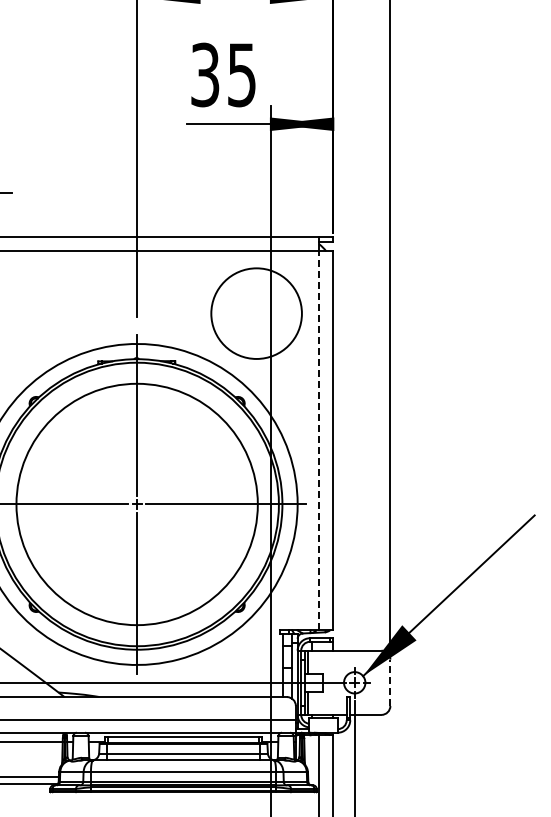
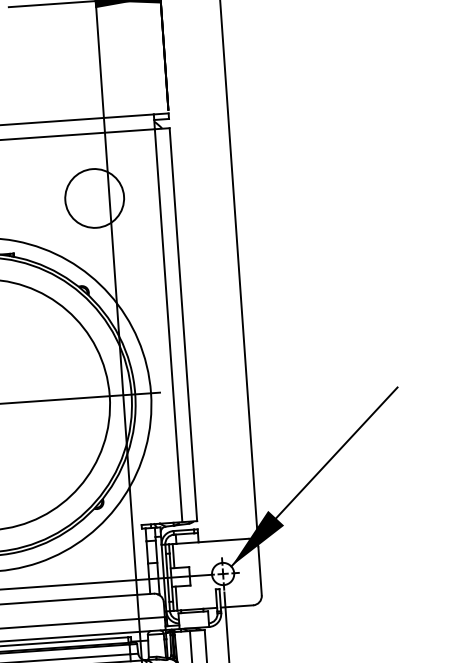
circle: (256, 313) -> (94, 198), size x0.62
line: (319, 440) -> (169, 325), dashed -> solid
line: (390, 682) -> (260, 571), dashed -> solid

